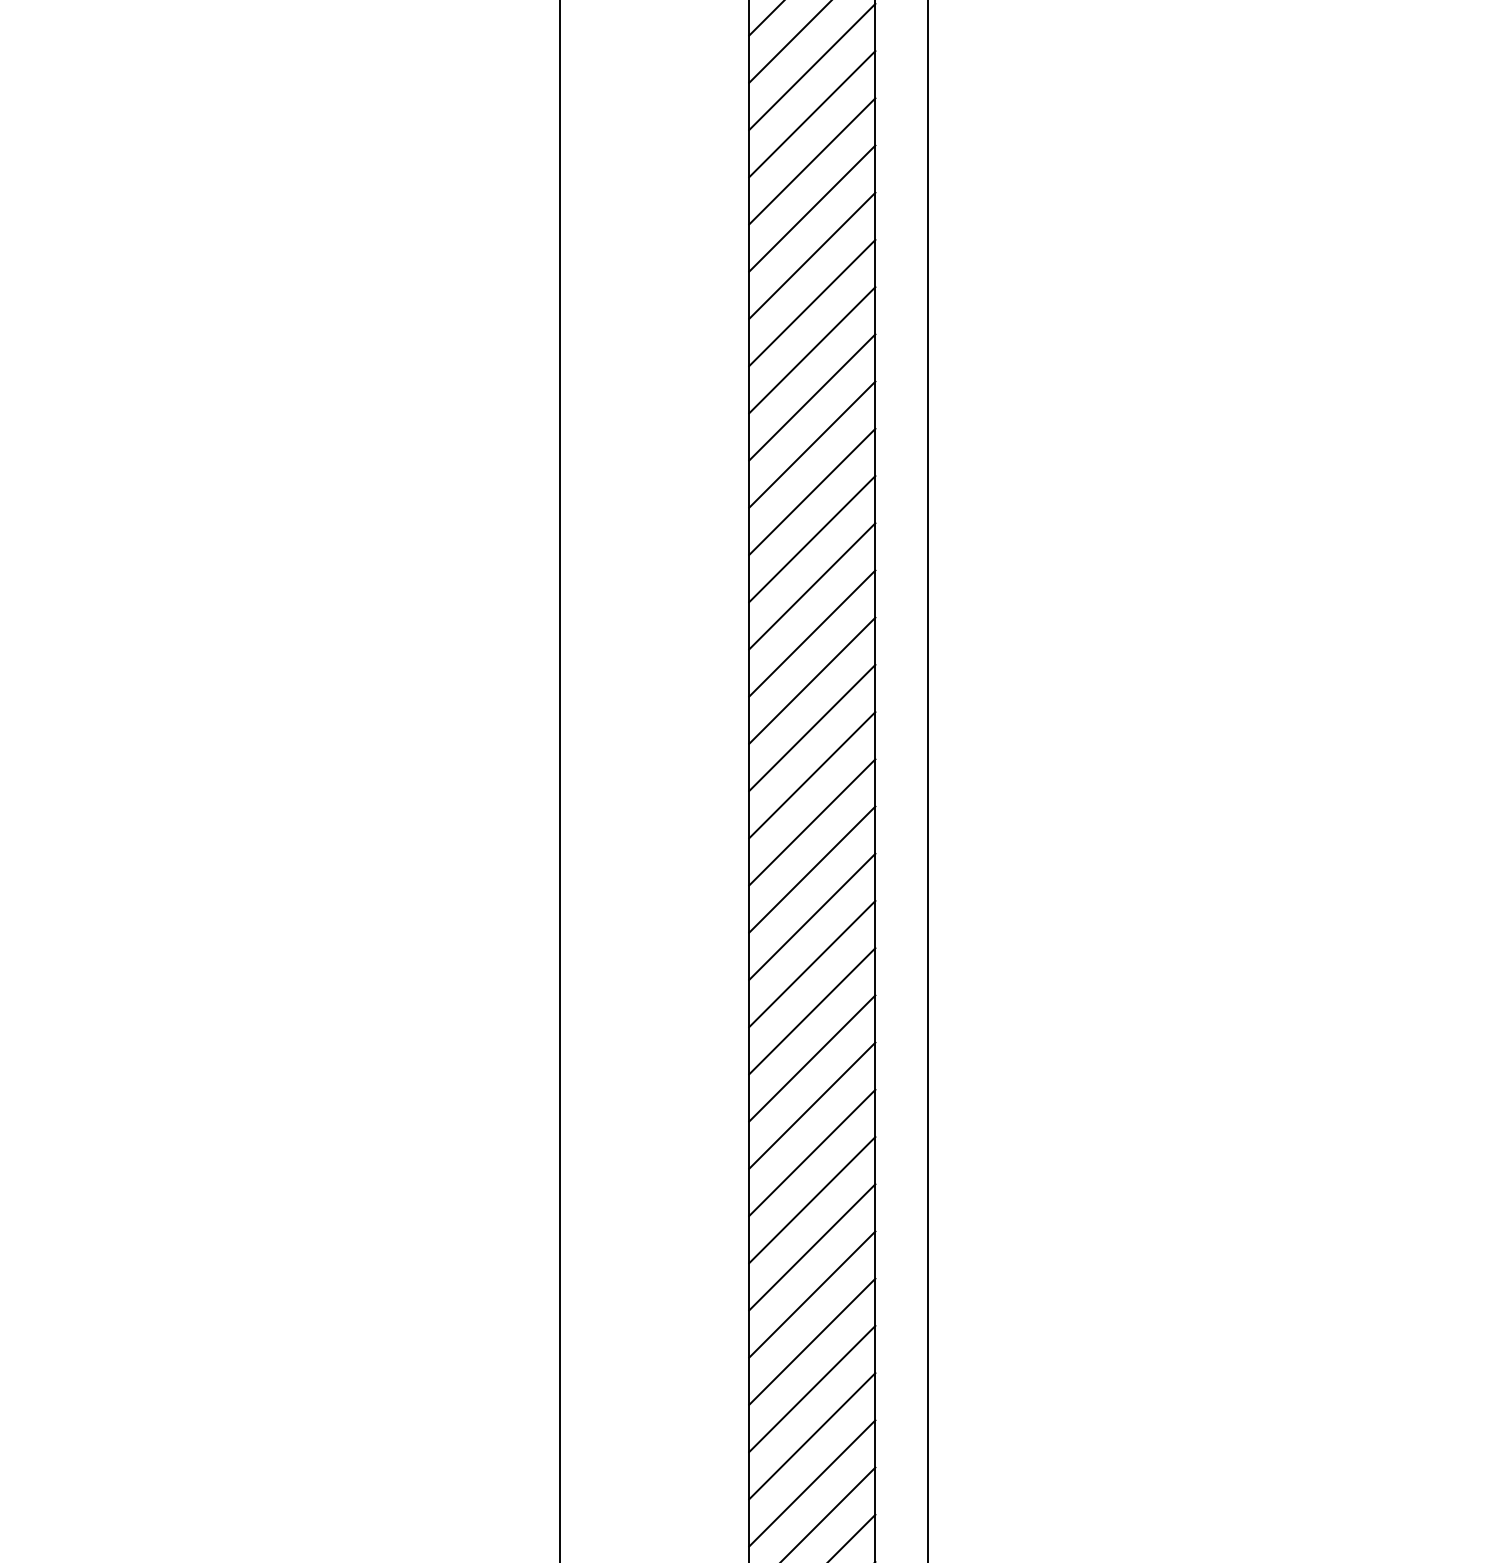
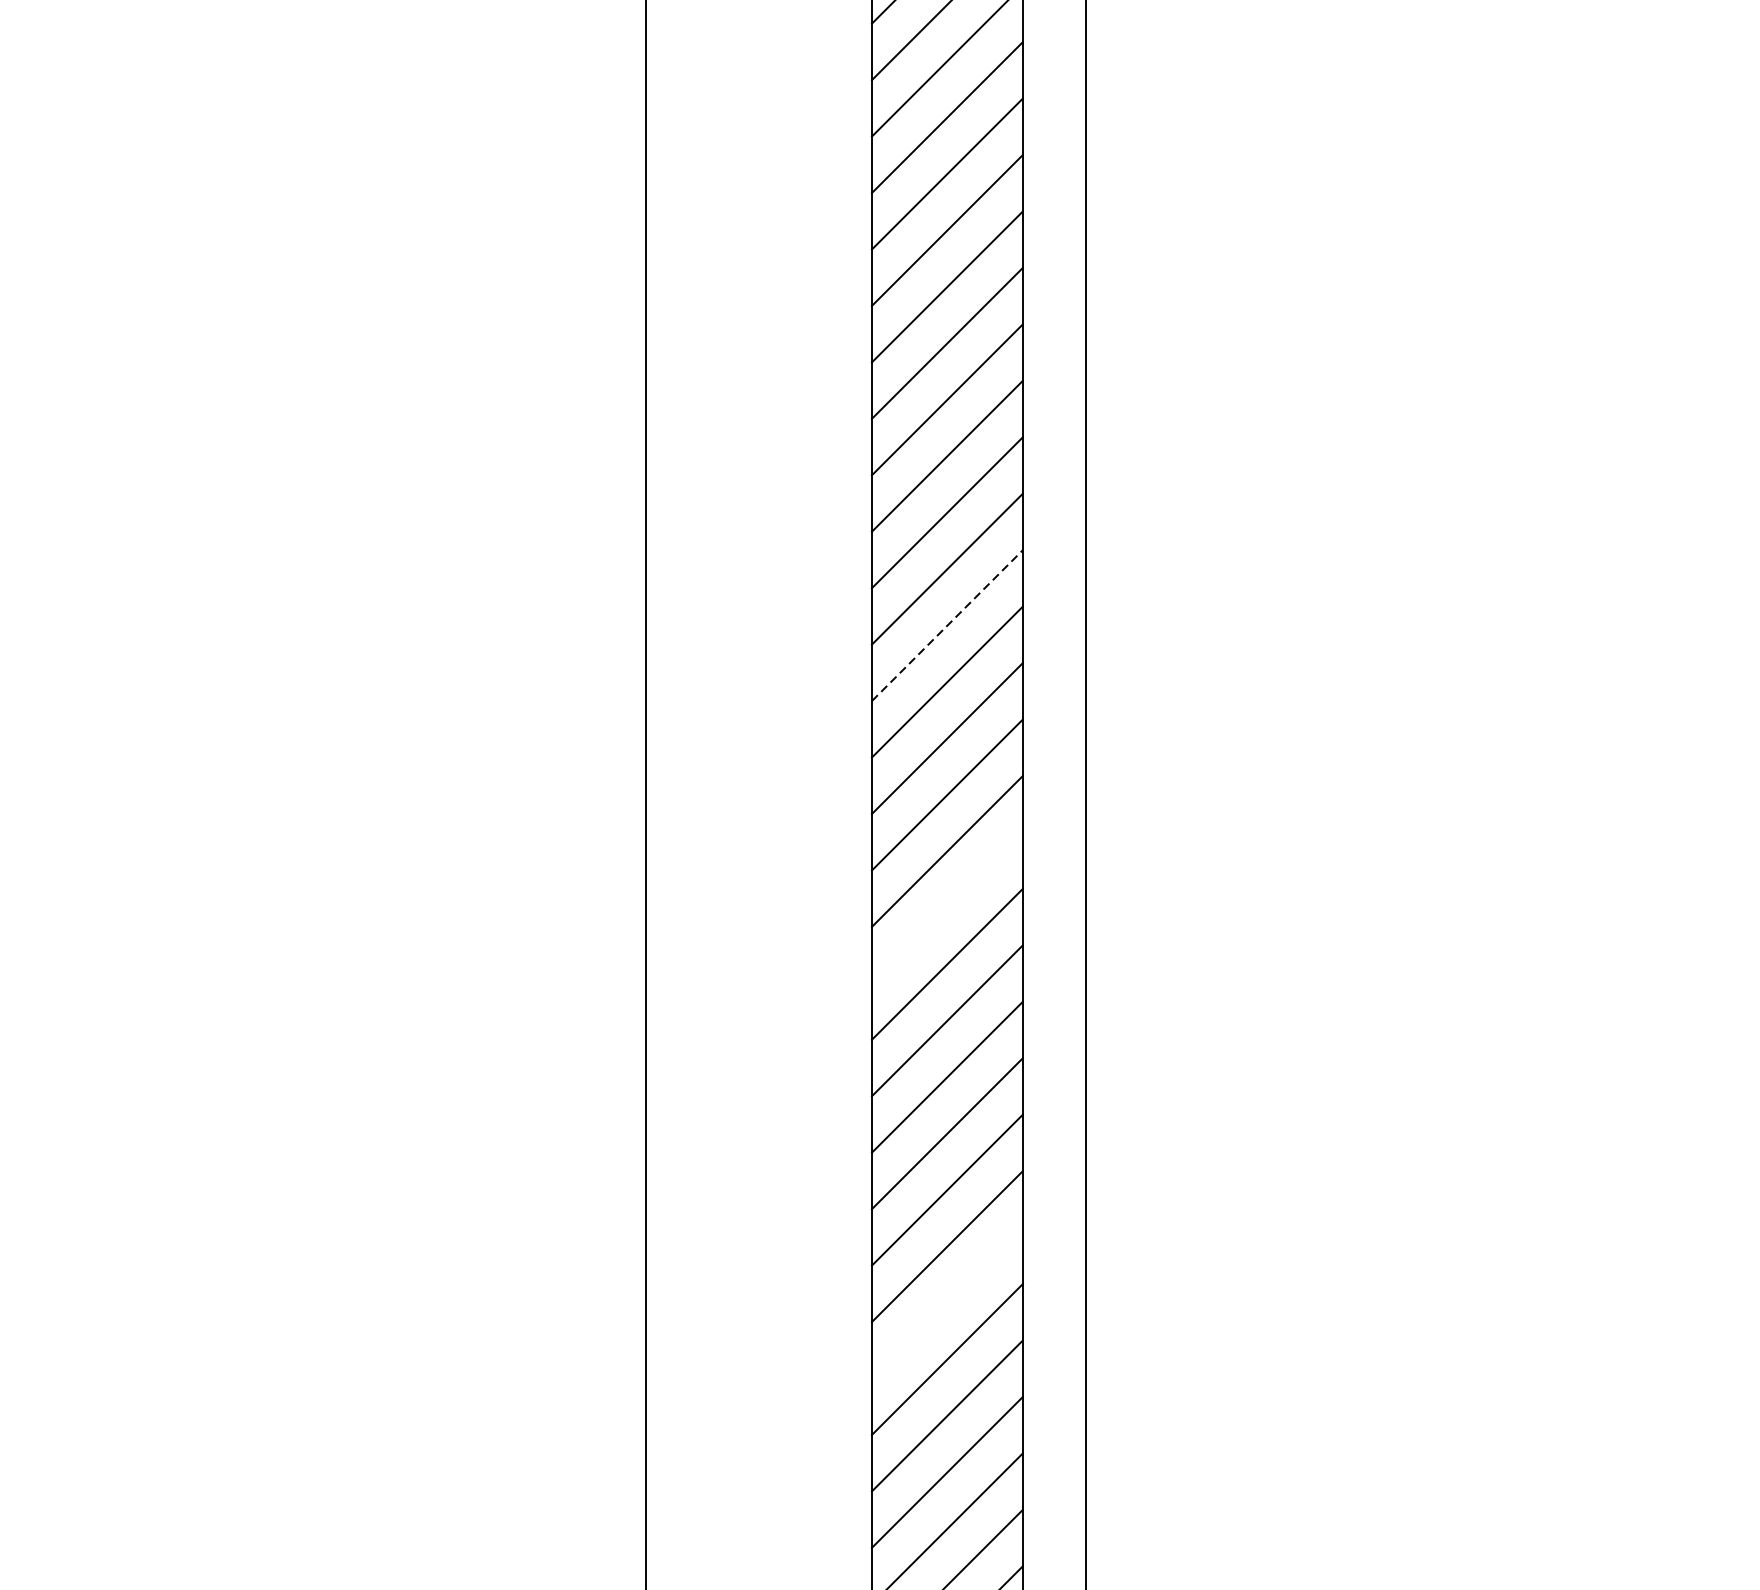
line: (812, 585) -> (947, 624), solid -> dashed
line: (812, 822) -> (947, 908), removed
line: (812, 1152) -> (947, 1302), removed

